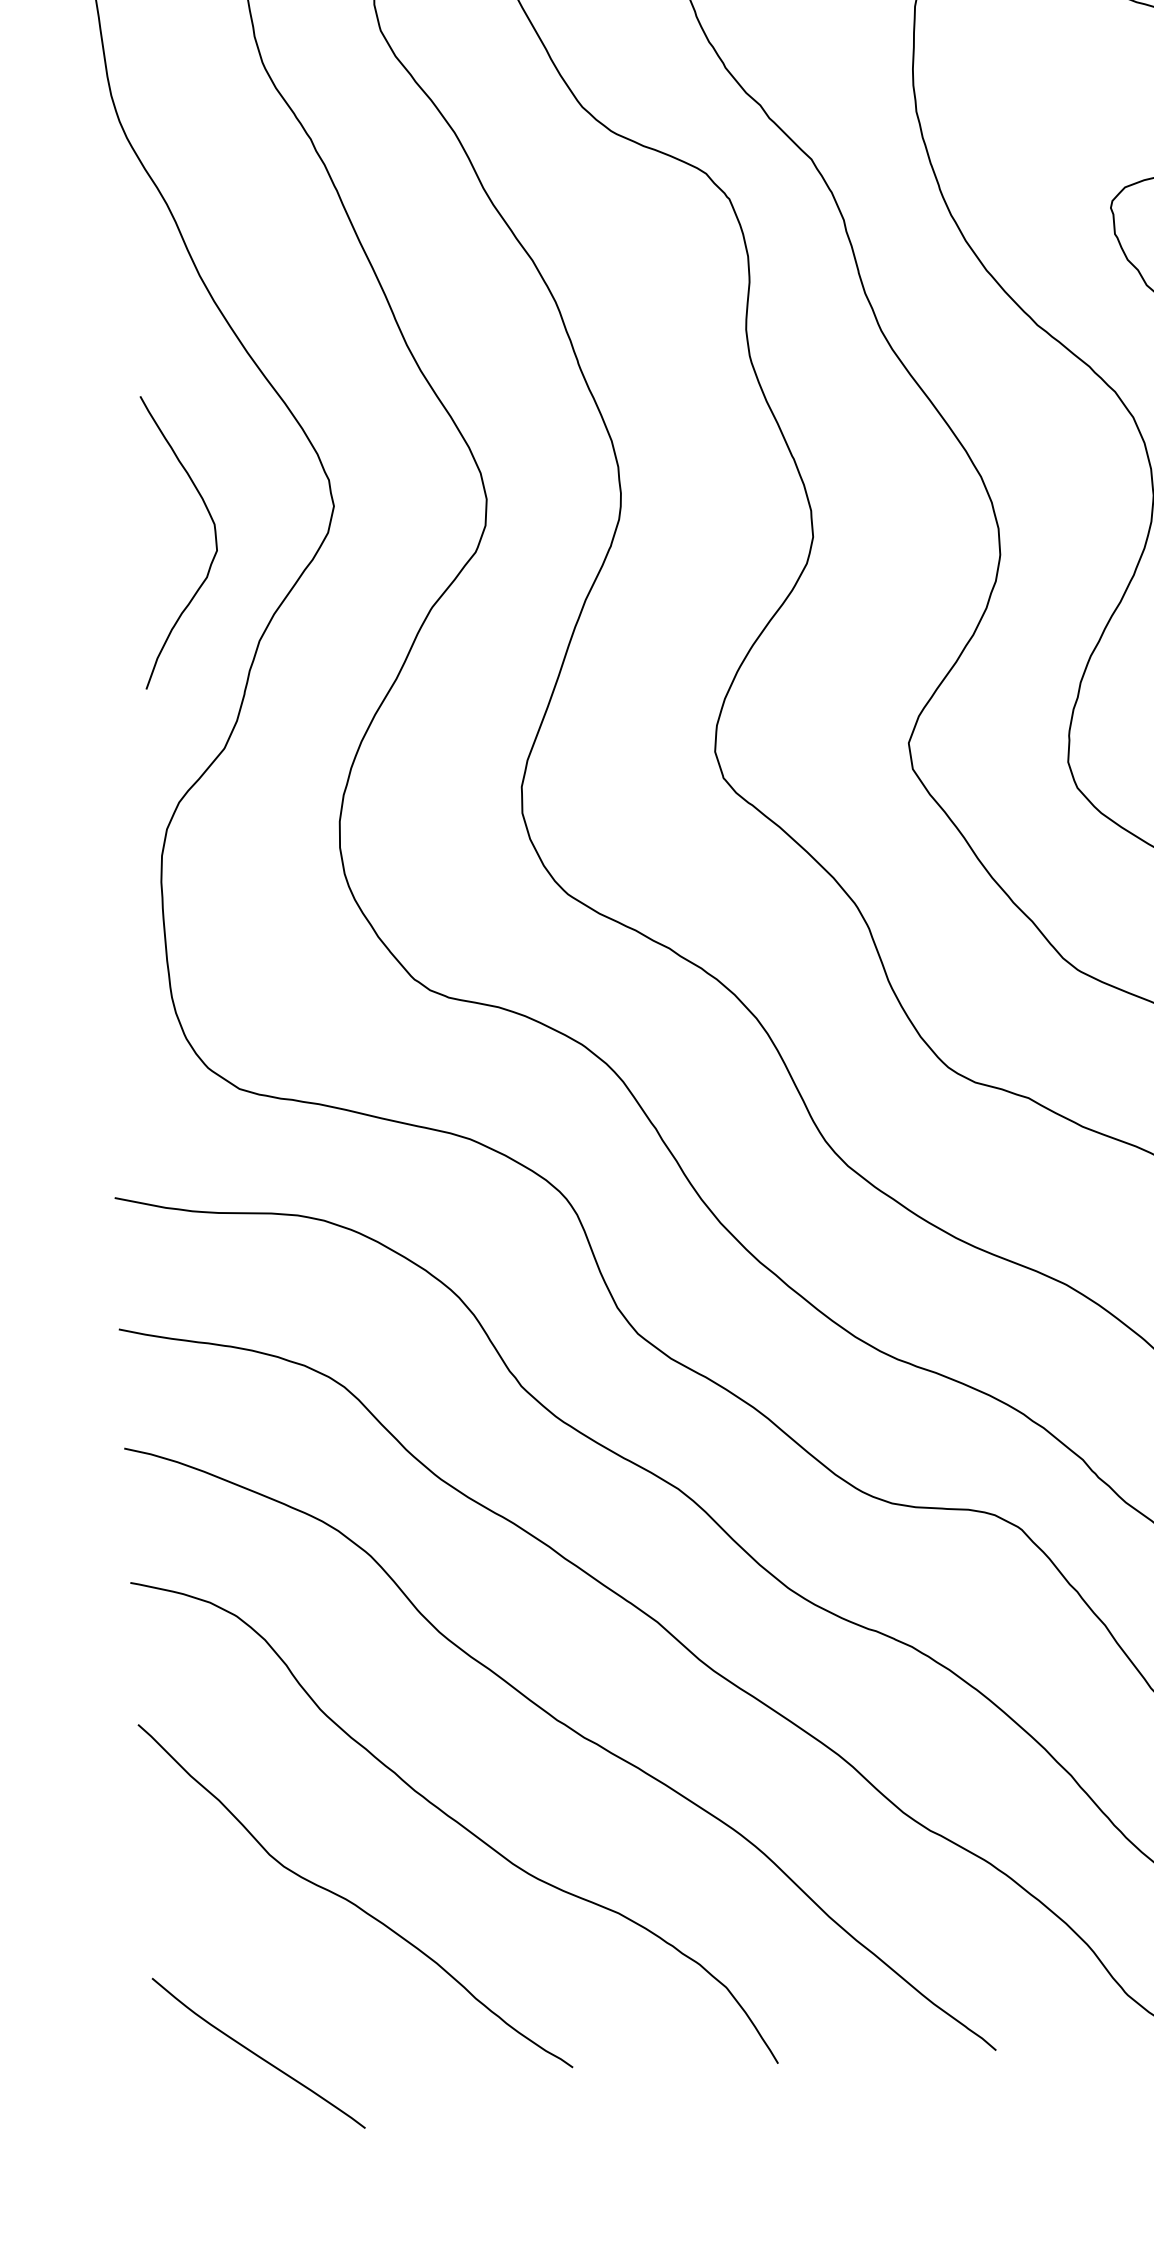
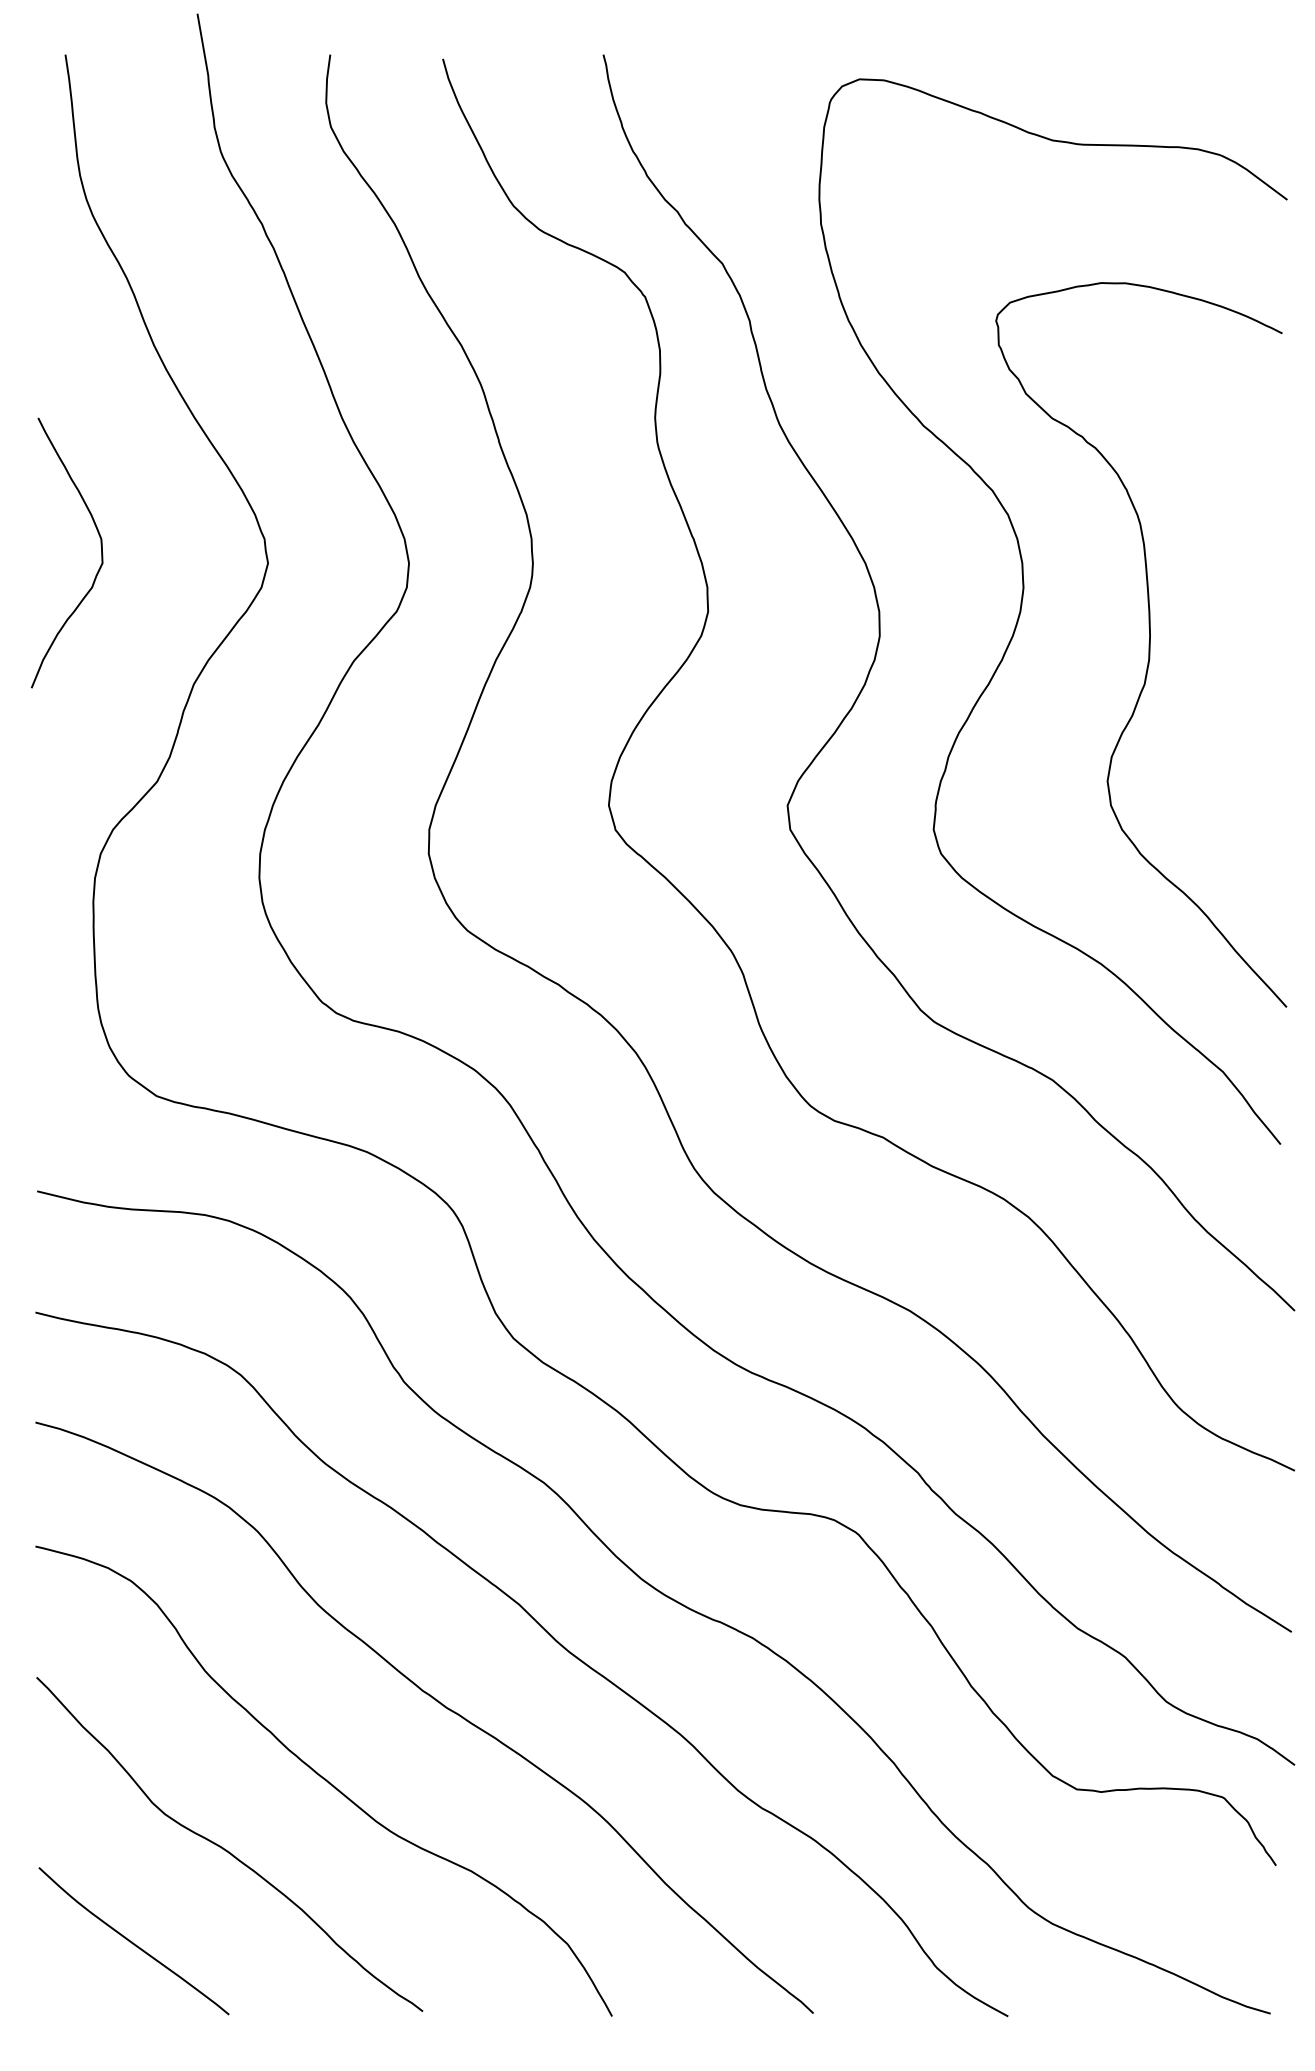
curve: (214, 531) -> (100, 545), moved
curve: (257, 2053) -> (132, 1941), moved

